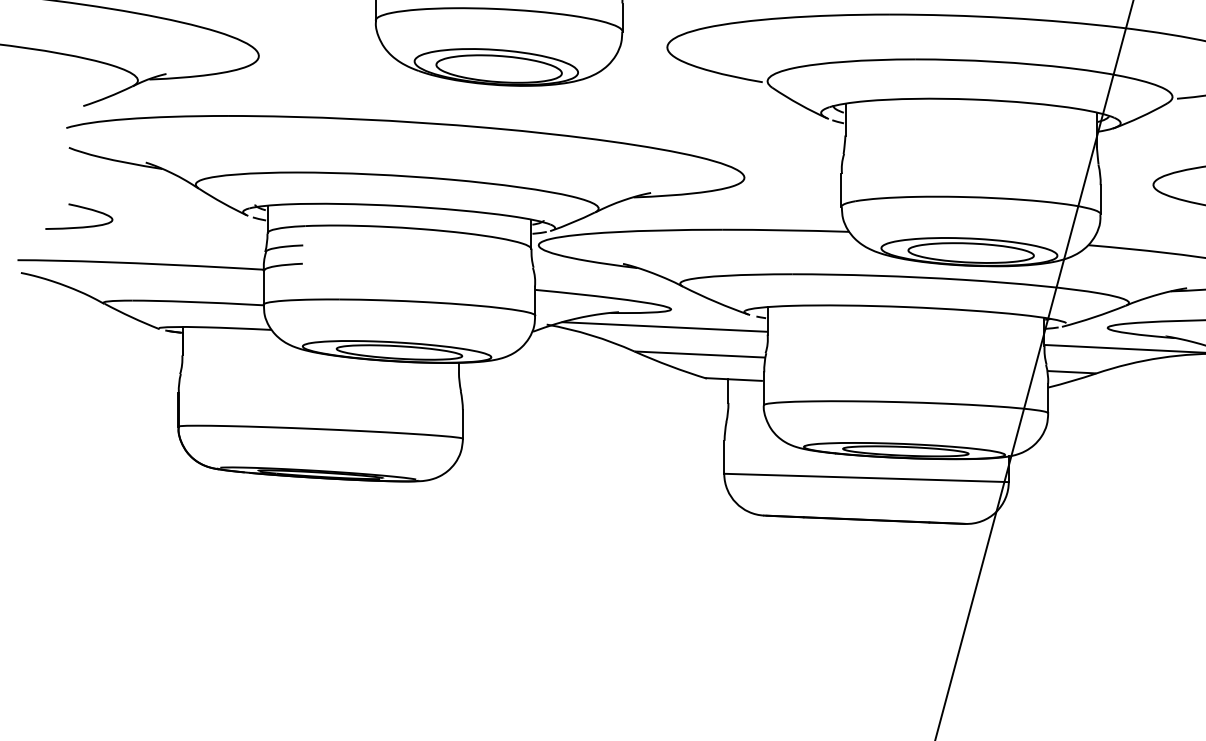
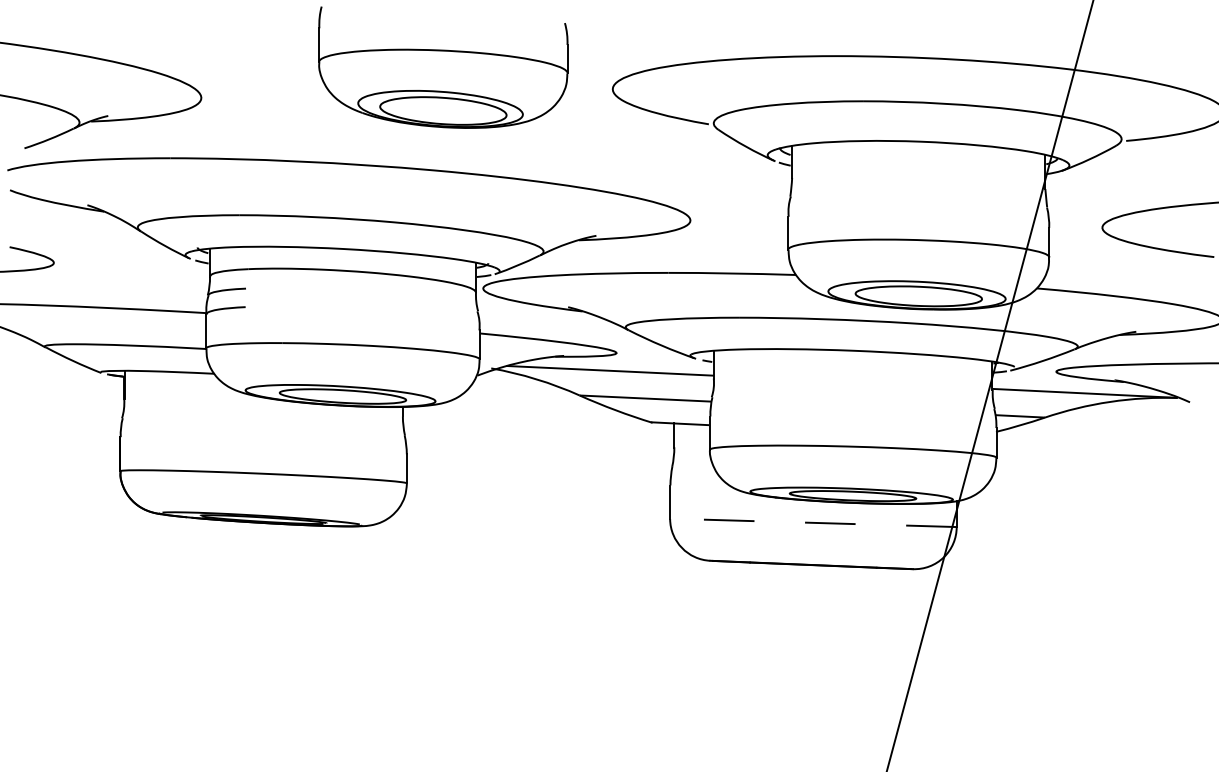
line: (865, 477) -> (812, 522), solid -> dashed

